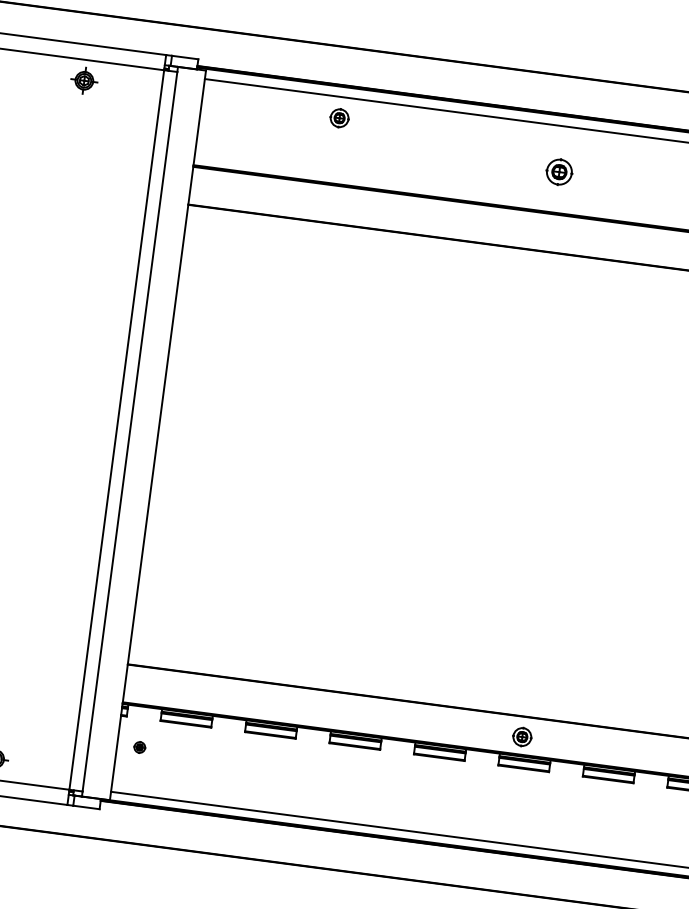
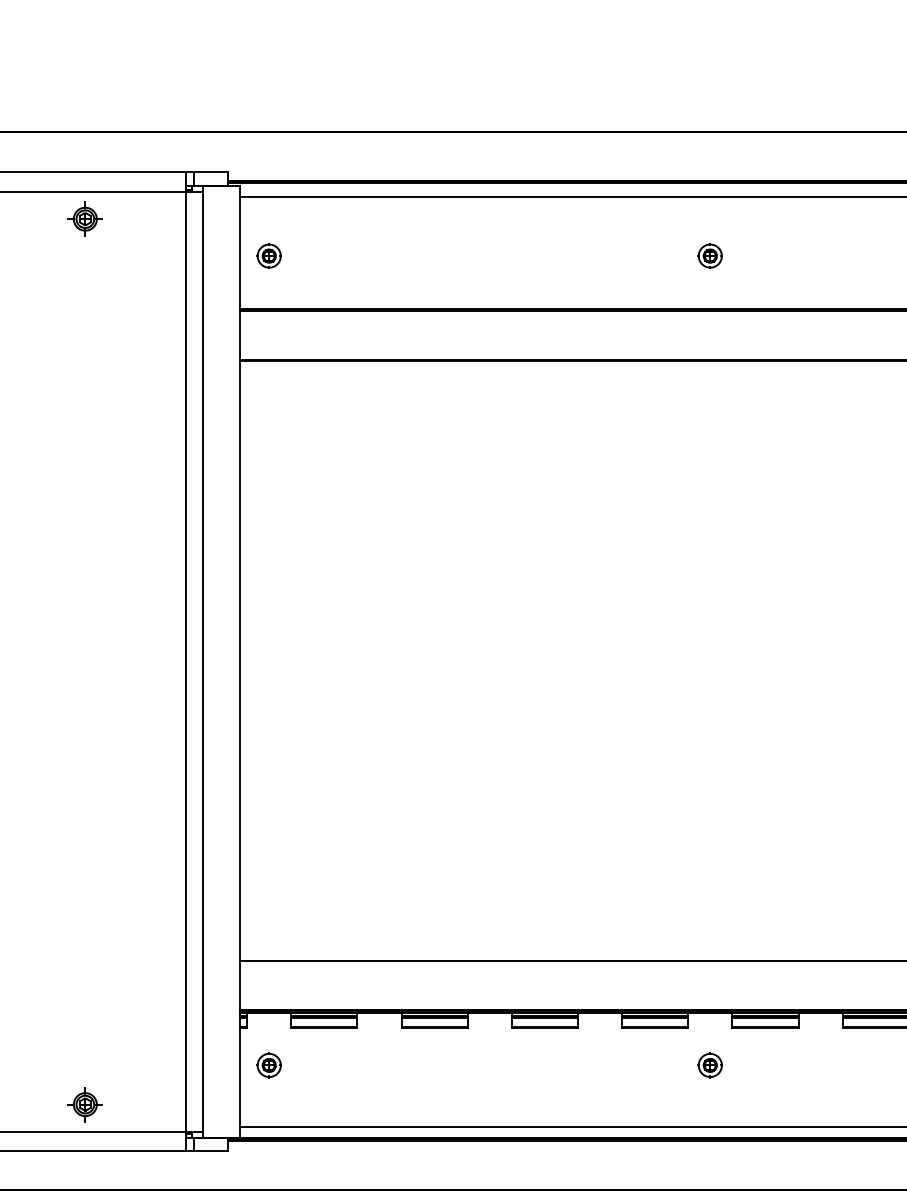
part: (339, 117) -> (268, 255), moved
part: (558, 171) -> (709, 255), size x0.71
part: (521, 737) -> (709, 1065), moved
part: (139, 747) -> (268, 1065), size x1.67

